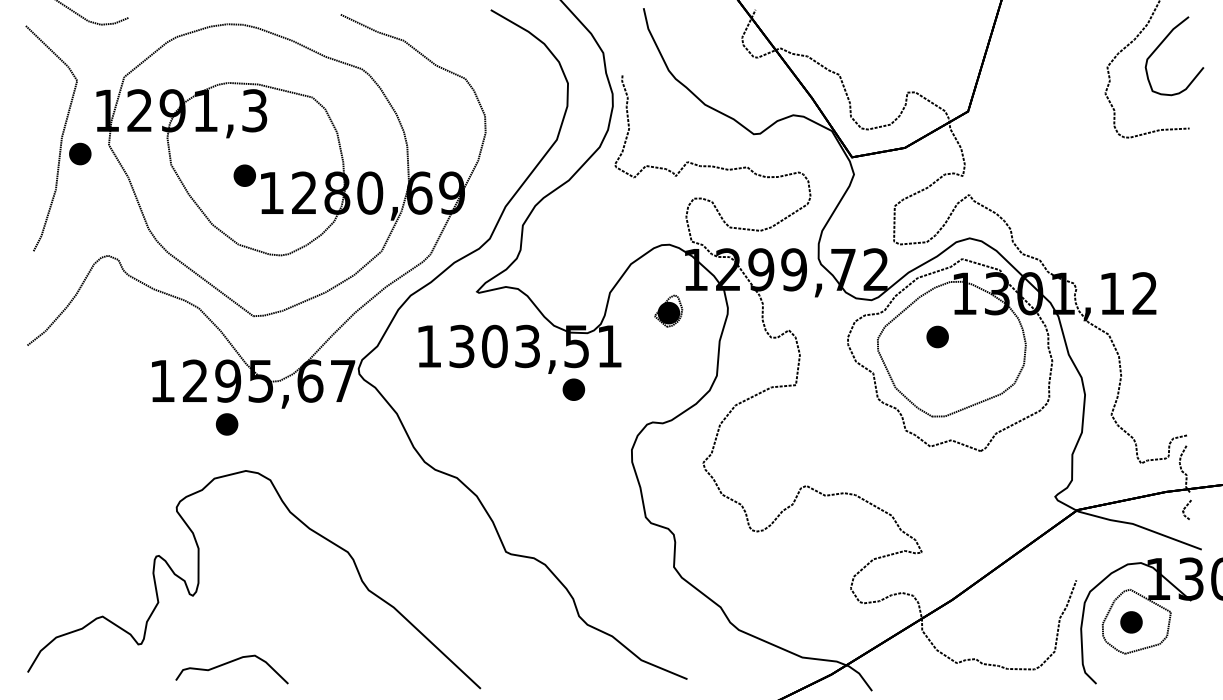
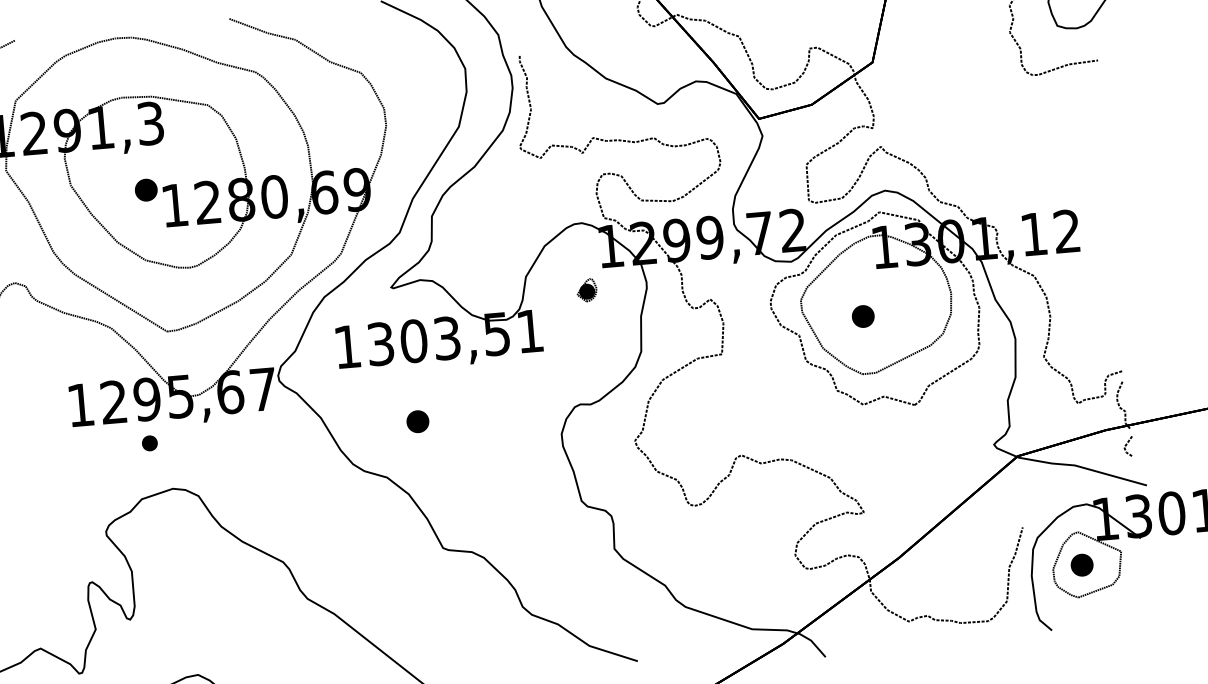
part: (668, 310) -> (586, 289), size x0.7
part: (937, 336) -> (863, 316), moved
part: (573, 389) -> (417, 421), moved
part: (226, 424) -> (149, 443), size x0.7

